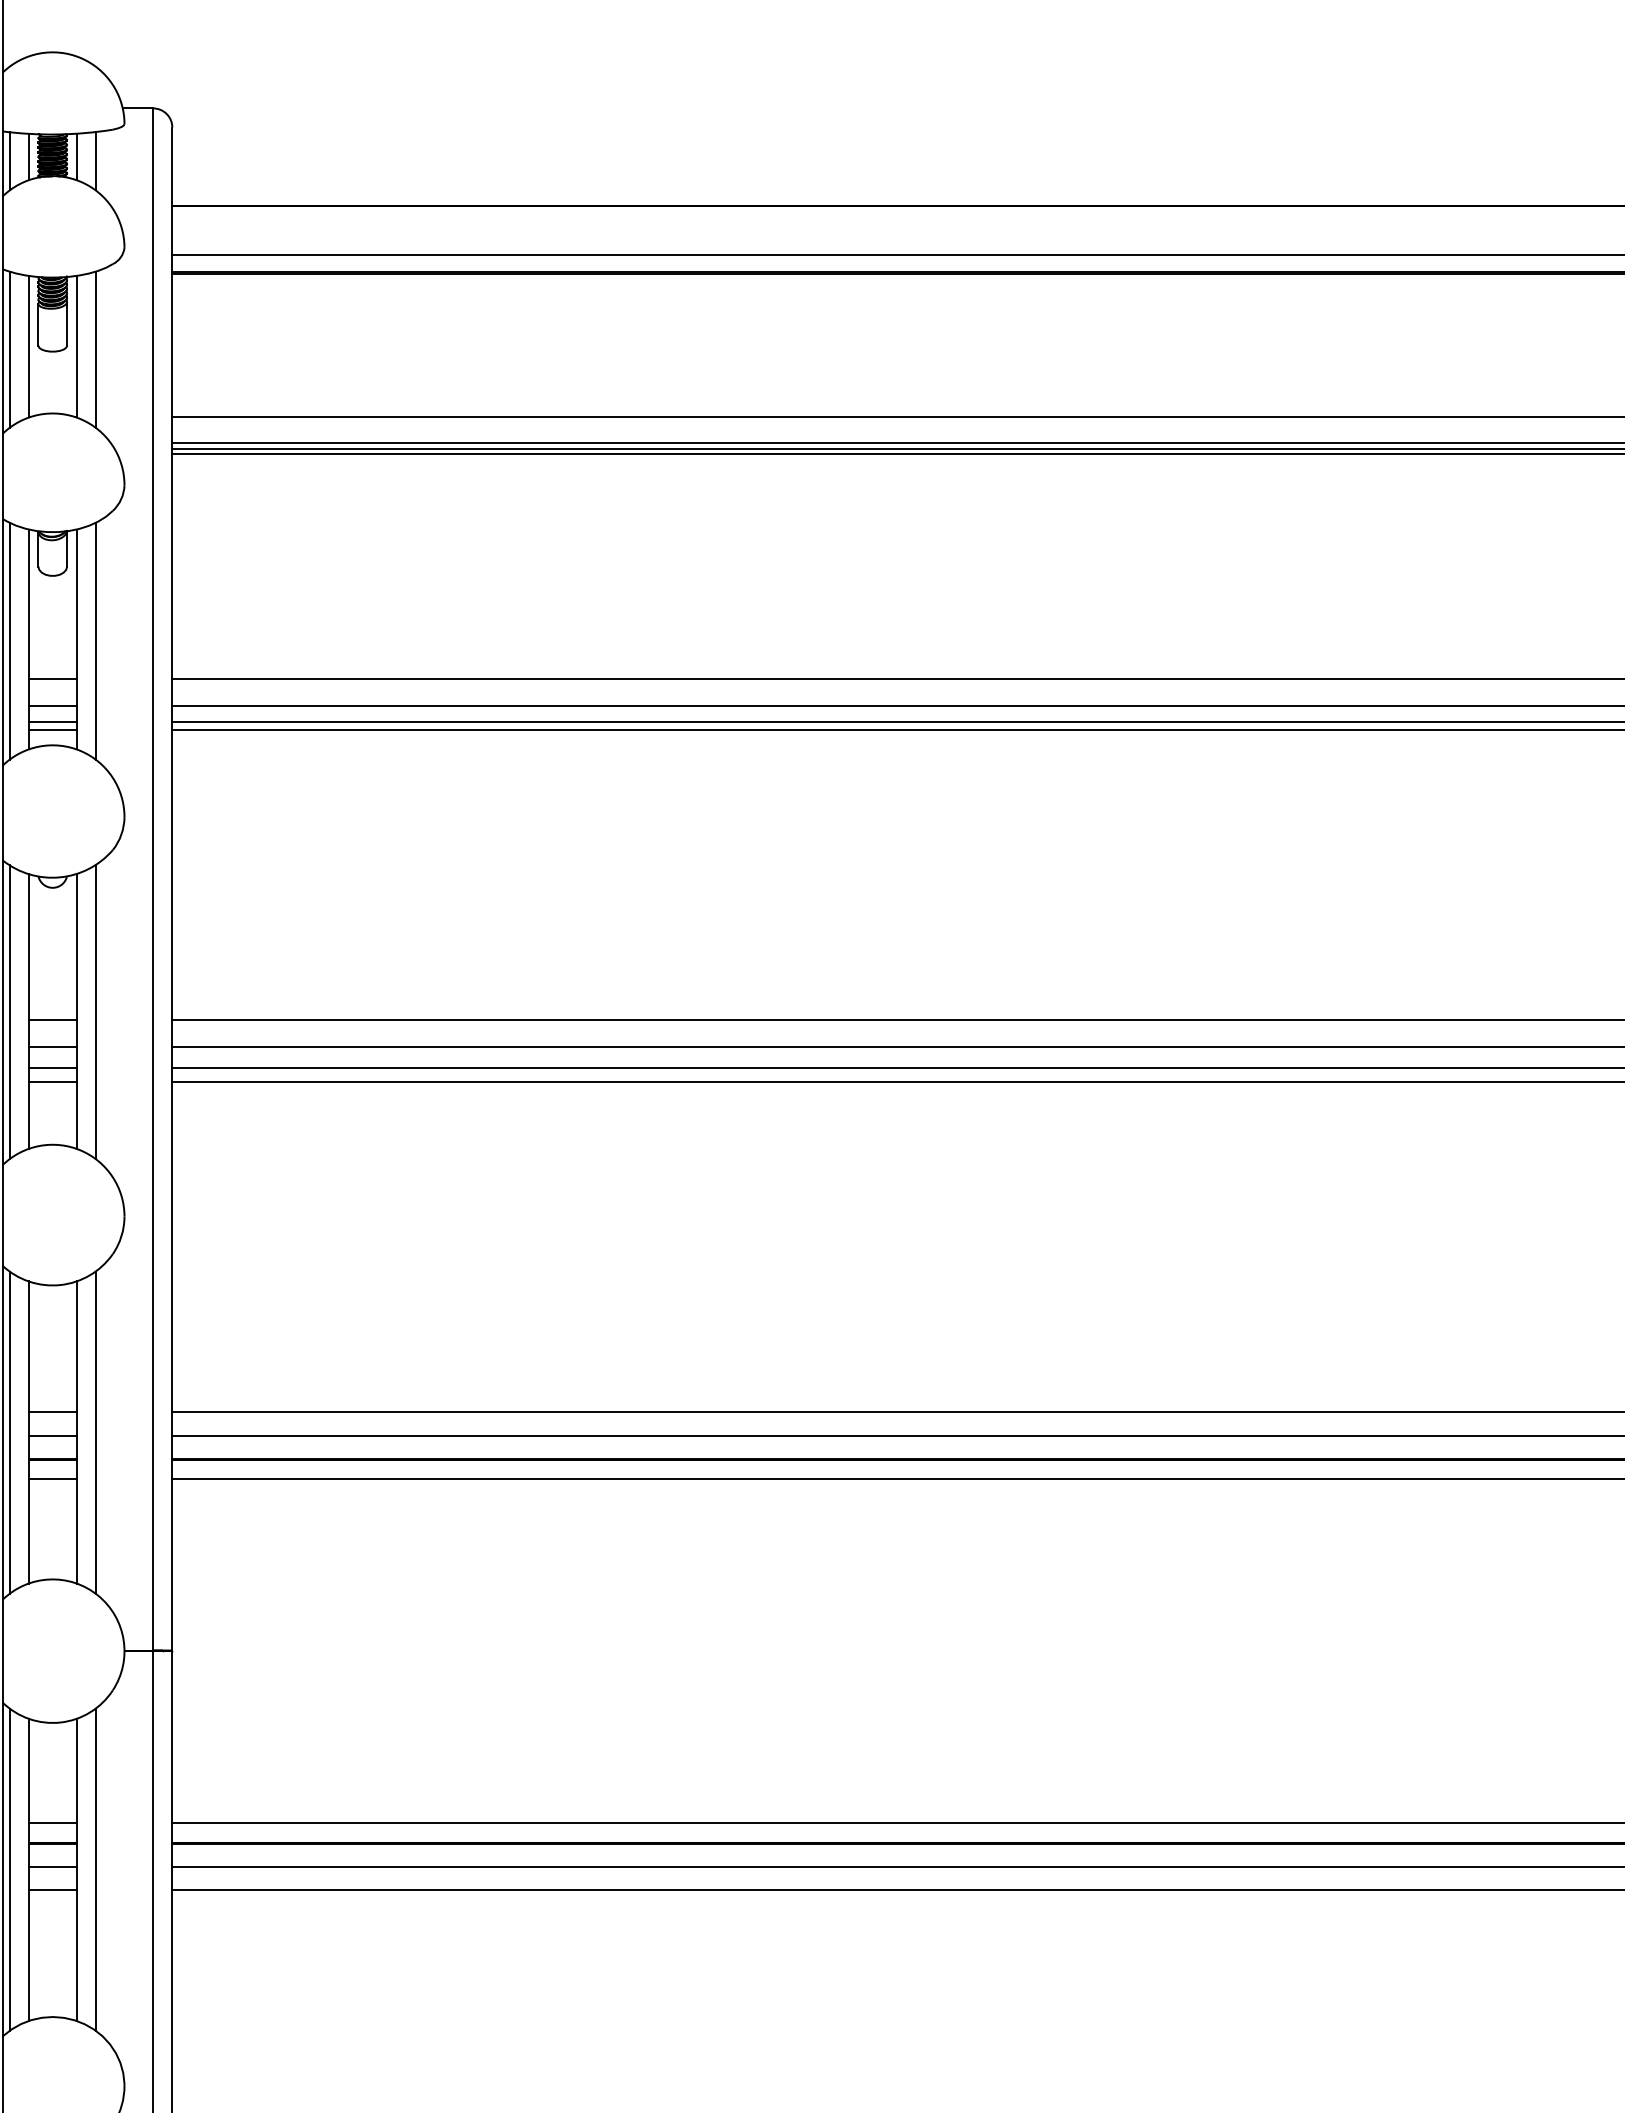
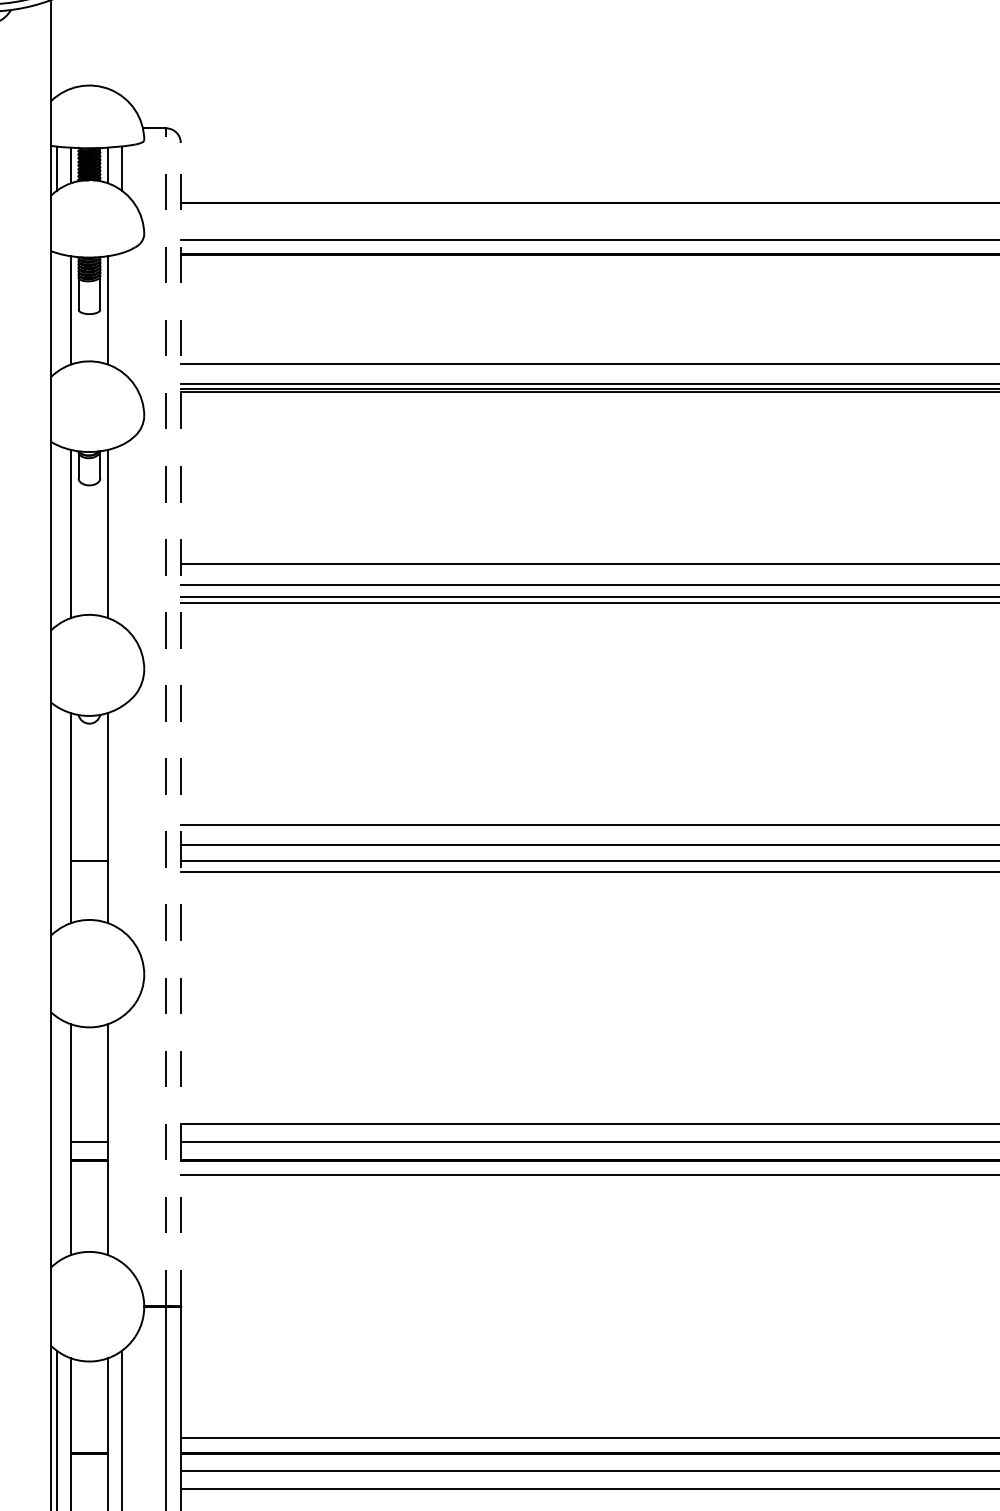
line: (9, 349) -> (56, 312), removed
line: (95, 349) -> (122, 312), removed
line: (9, 640) -> (56, 534), removed
line: (95, 640) -> (122, 534), removed
line: (52, 679) -> (89, 564), removed
line: (52, 706) -> (89, 585), removed
line: (52, 721) -> (89, 596), removed
line: (52, 730) -> (89, 603), removed
line: (153, 879) -> (166, 717), solid -> dashed
line: (172, 889) -> (180, 724), solid -> dashed
line: (9, 1012) -> (56, 818), removed
line: (95, 1012) -> (122, 818), removed
line: (52, 1020) -> (89, 825), removed
line: (52, 1046) -> (89, 844), removed
line: (52, 1081) -> (89, 871), removed
line: (52, 1412) -> (89, 1124), removed
line: (9, 1432) -> (56, 1139), removed
line: (95, 1432) -> (122, 1139), removed
line: (52, 1478) -> (89, 1174), removed
line: (52, 1823) -> (89, 1438), removed
line: (52, 1866) -> (89, 1471), removed
line: (52, 1890) -> (89, 1489), removed

